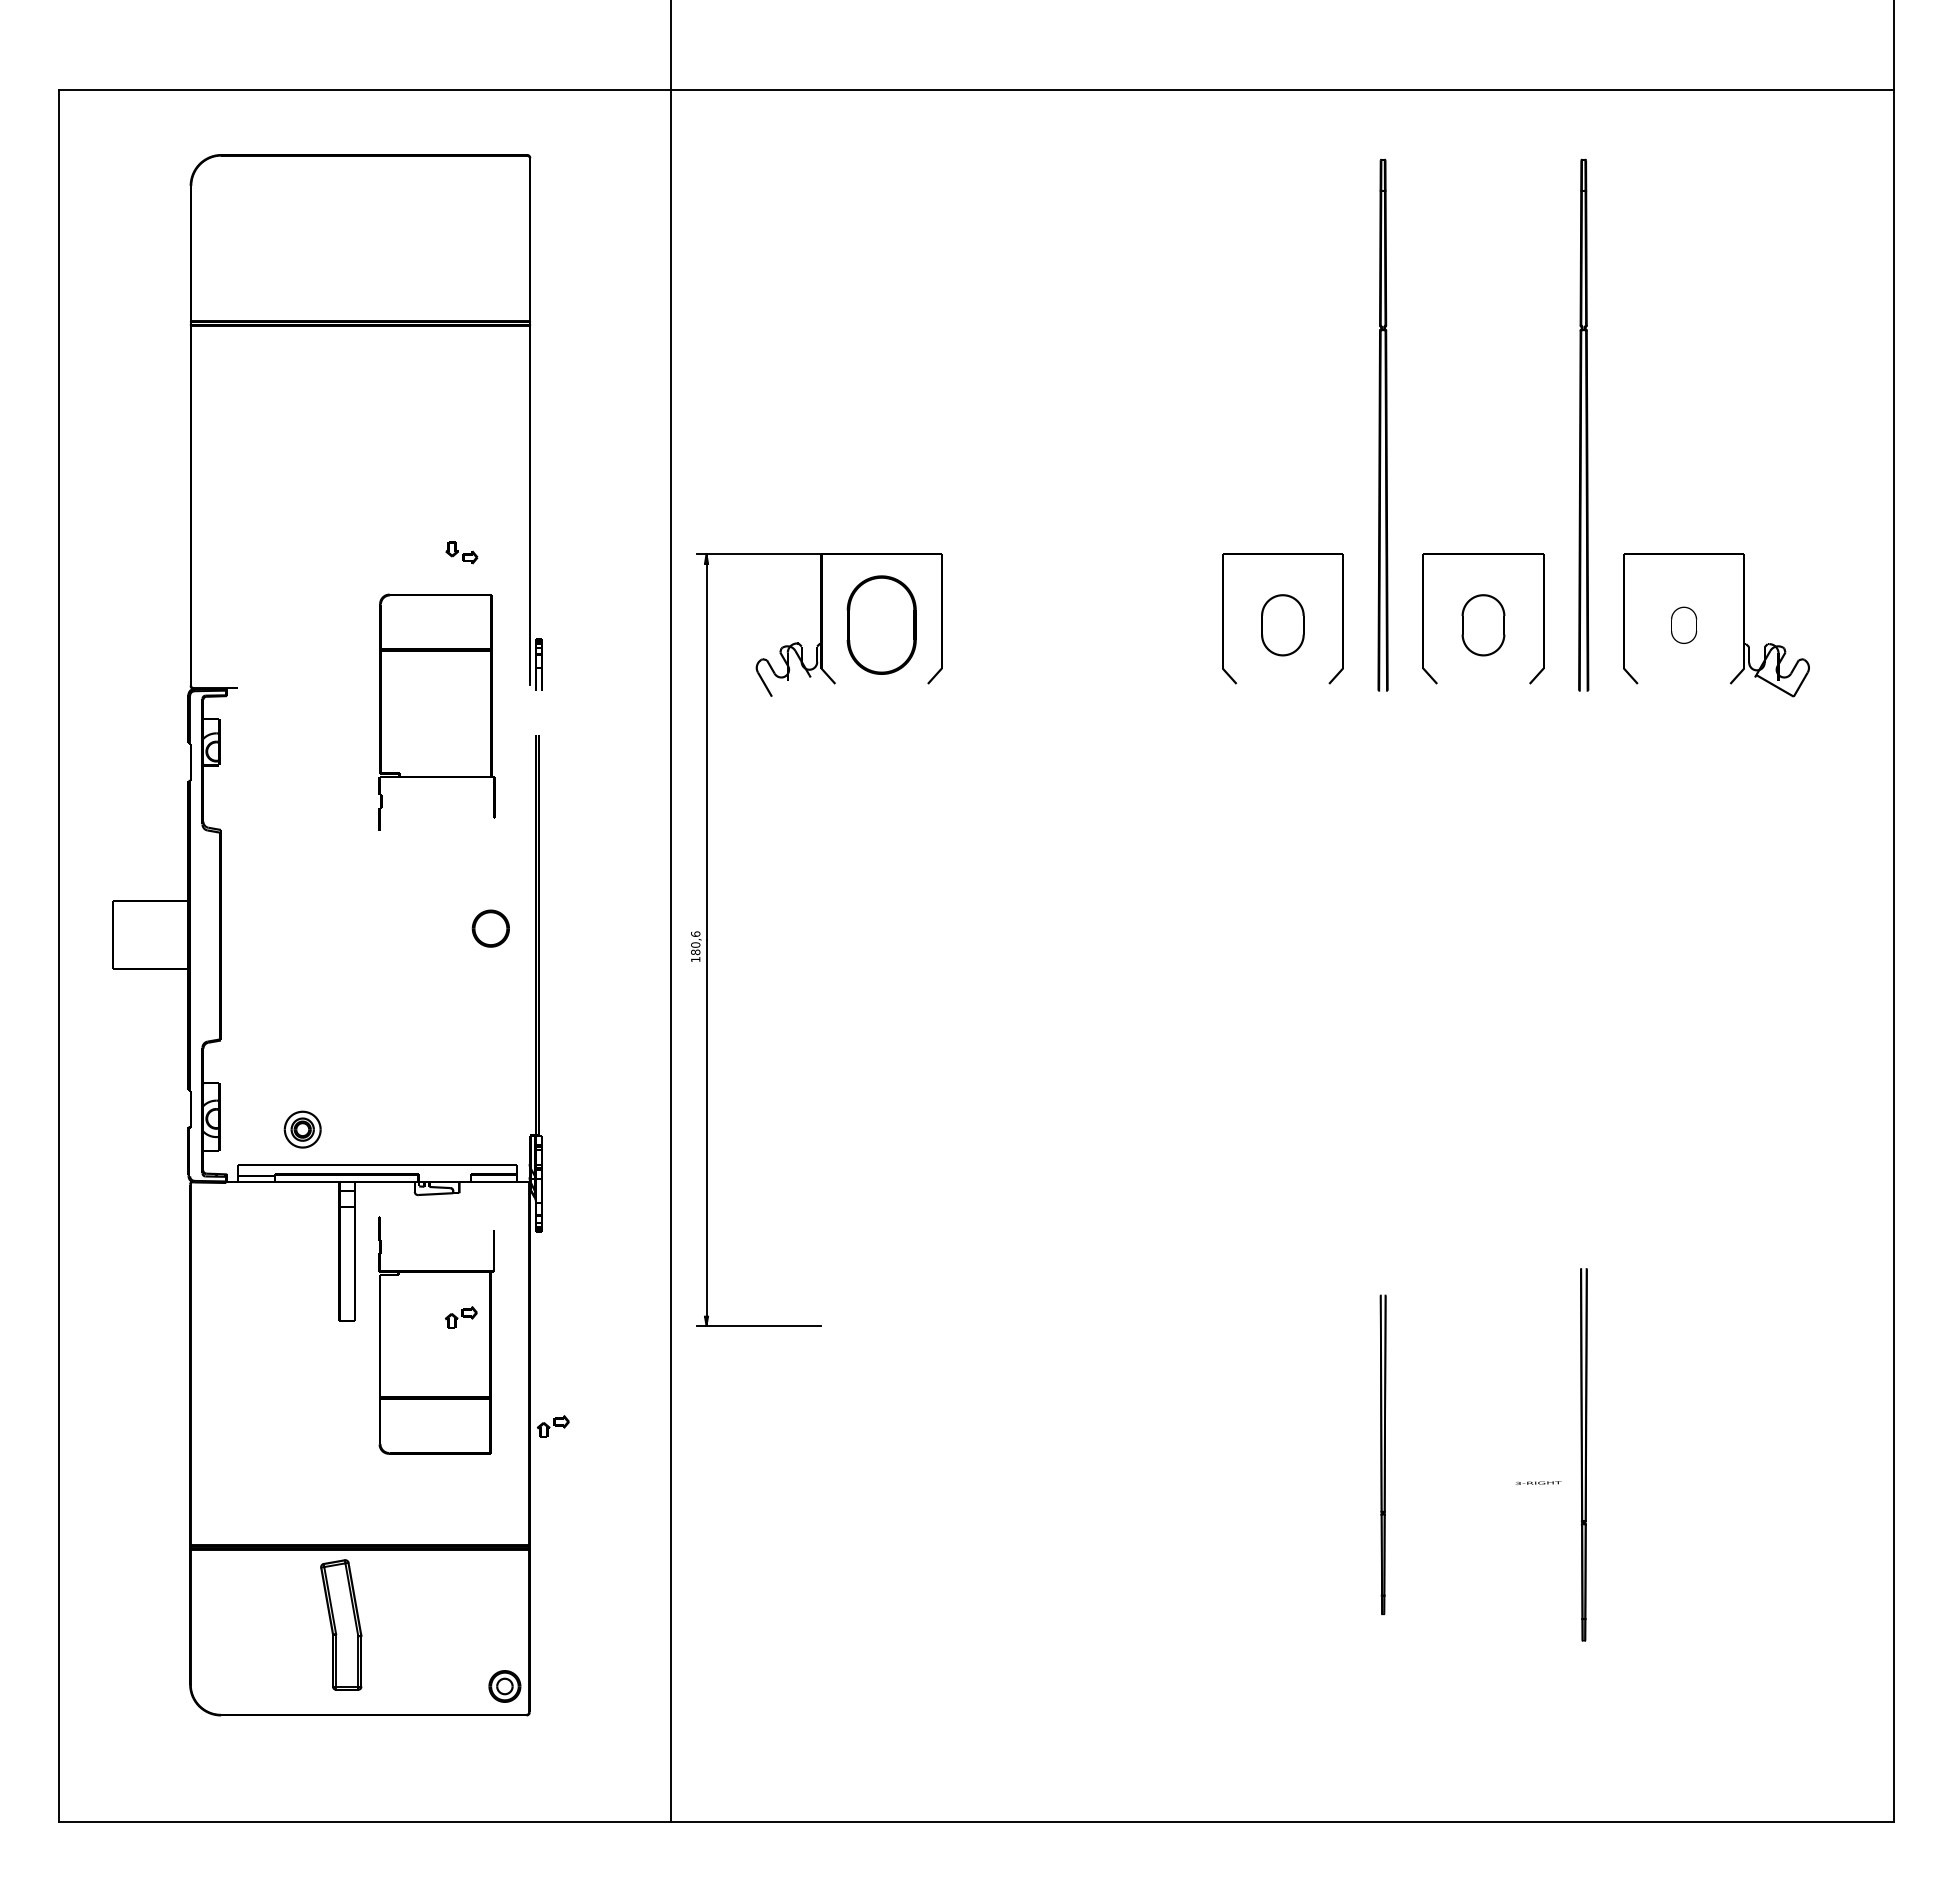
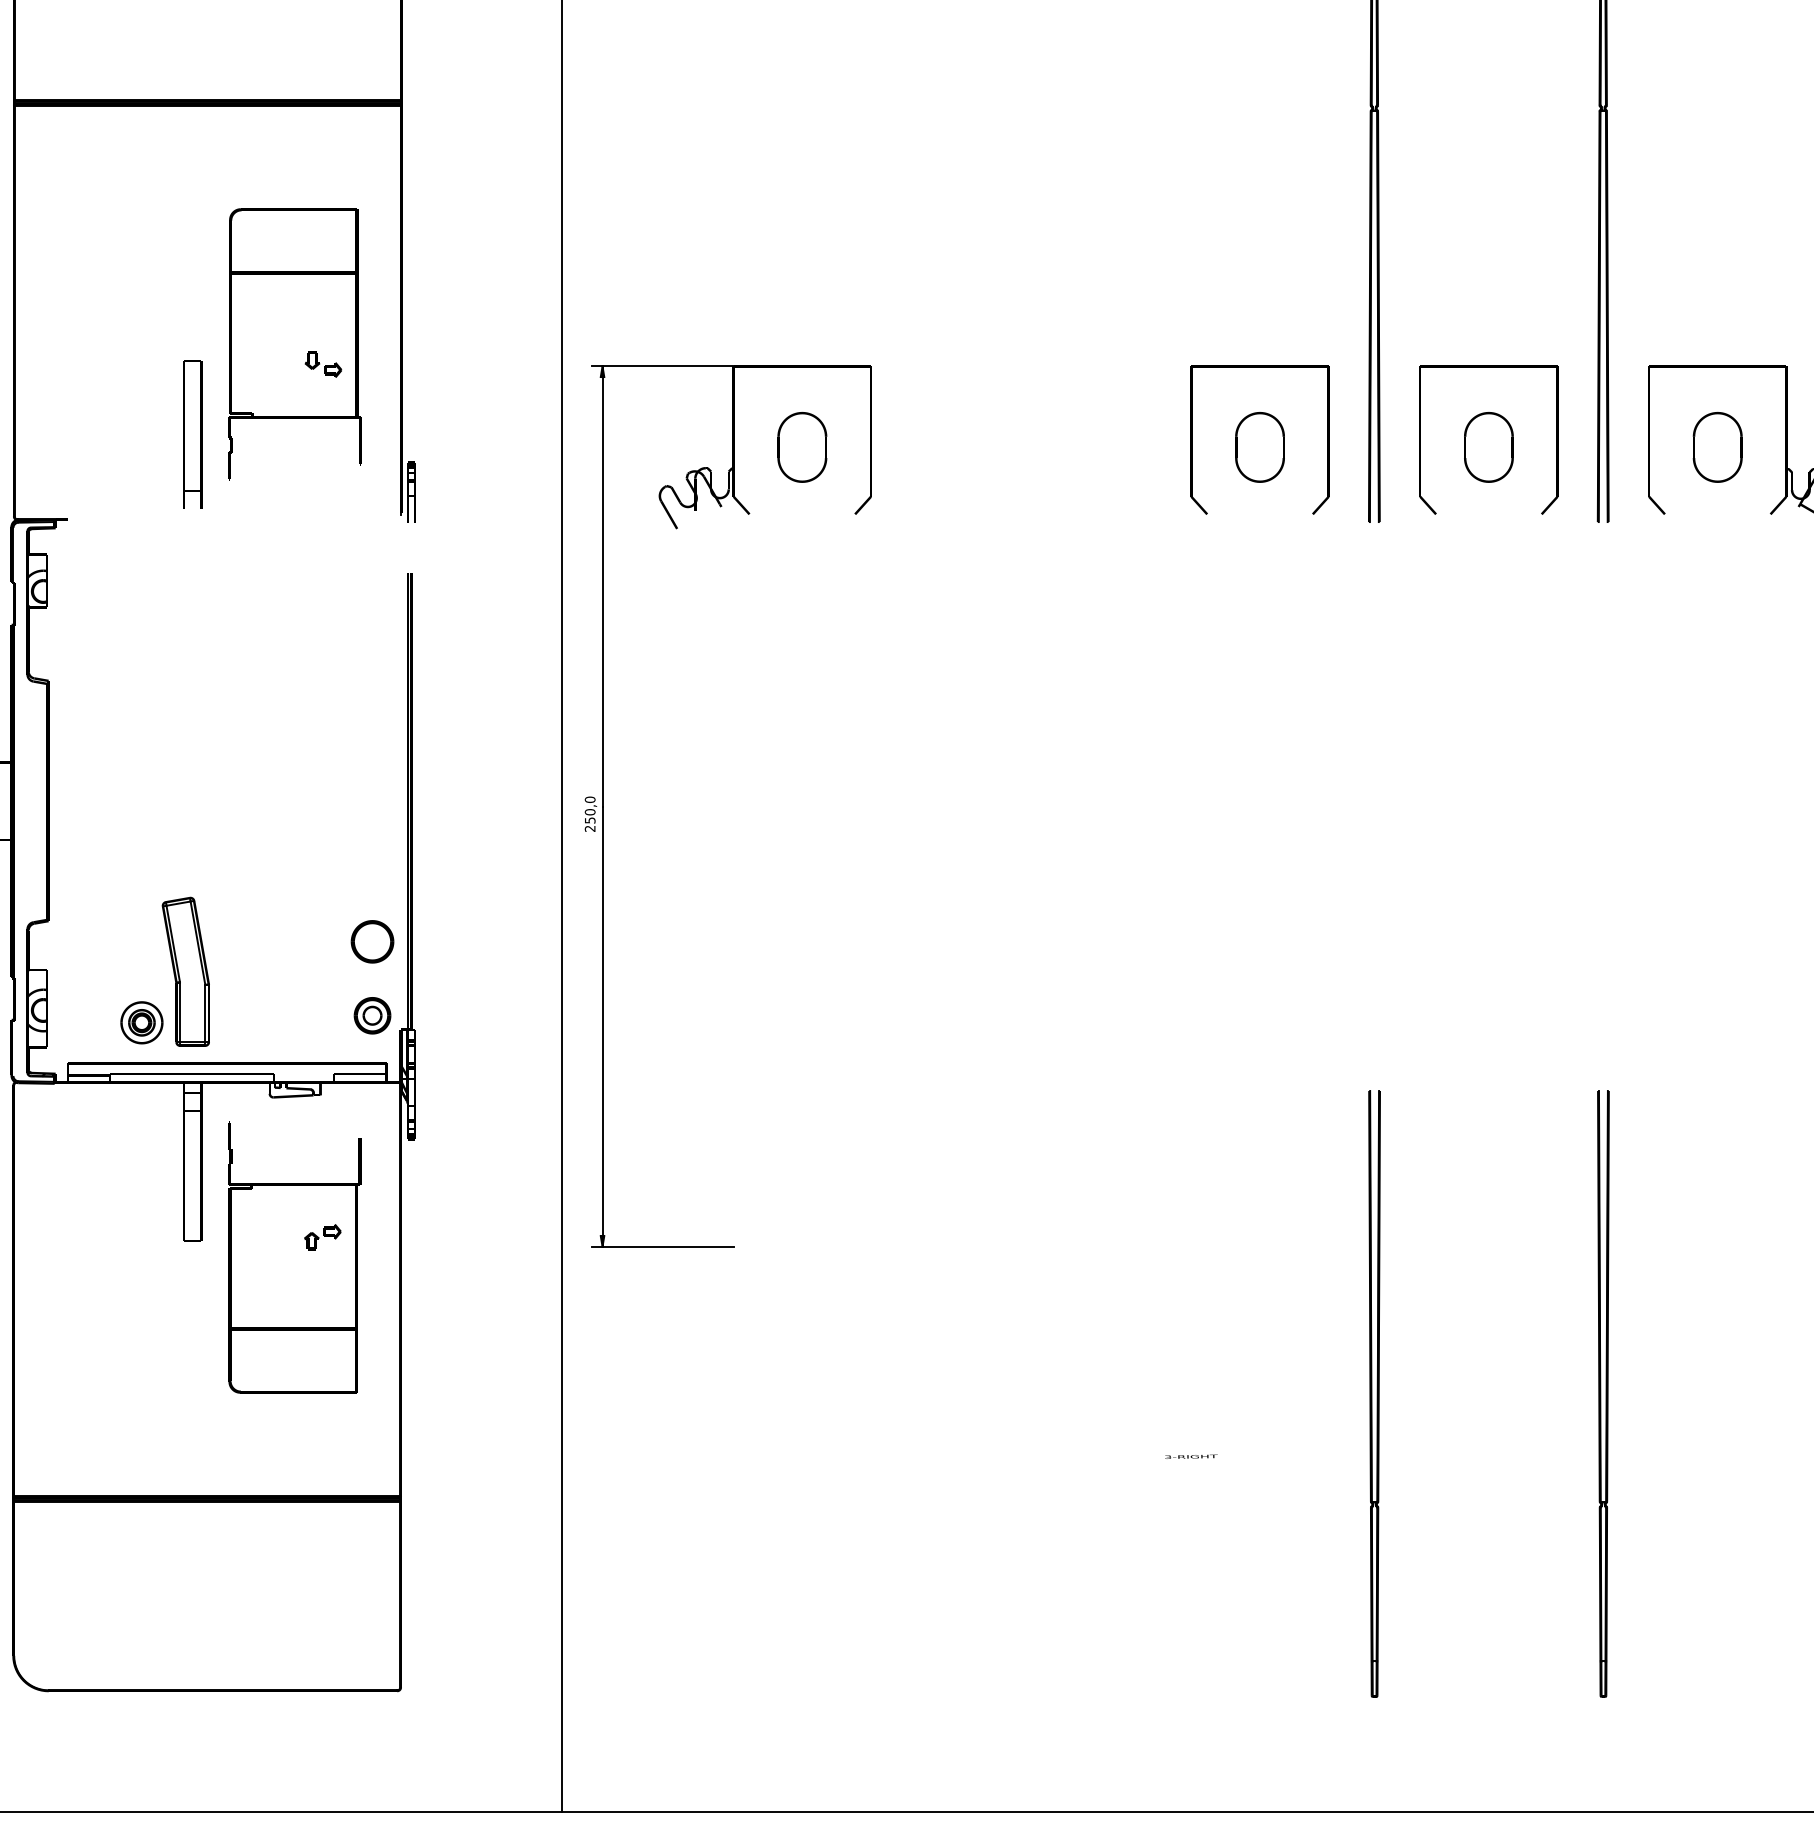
part: (346, 613) -> (191, 433), added
part: (881, 625) -> (802, 447), size x0.62
part: (1683, 625) -> (1717, 447), size x1.67
part: (436, 711) -> (294, 342), moved
part: (490, 928) -> (372, 941), moved
text: (695, 946) -> (589, 813), 180,6 -> 250,0
part: (553, 1426) -> (427, 1361), removed
part: (1382, 1454) -> (1373, 1393), size x1.67
part: (1583, 1454) -> (1603, 1393), size x1.43
text: (1538, 1482) -> (1191, 1456), moved
part: (341, 1624) -> (186, 971), moved
part: (504, 1686) -> (372, 1015), moved

